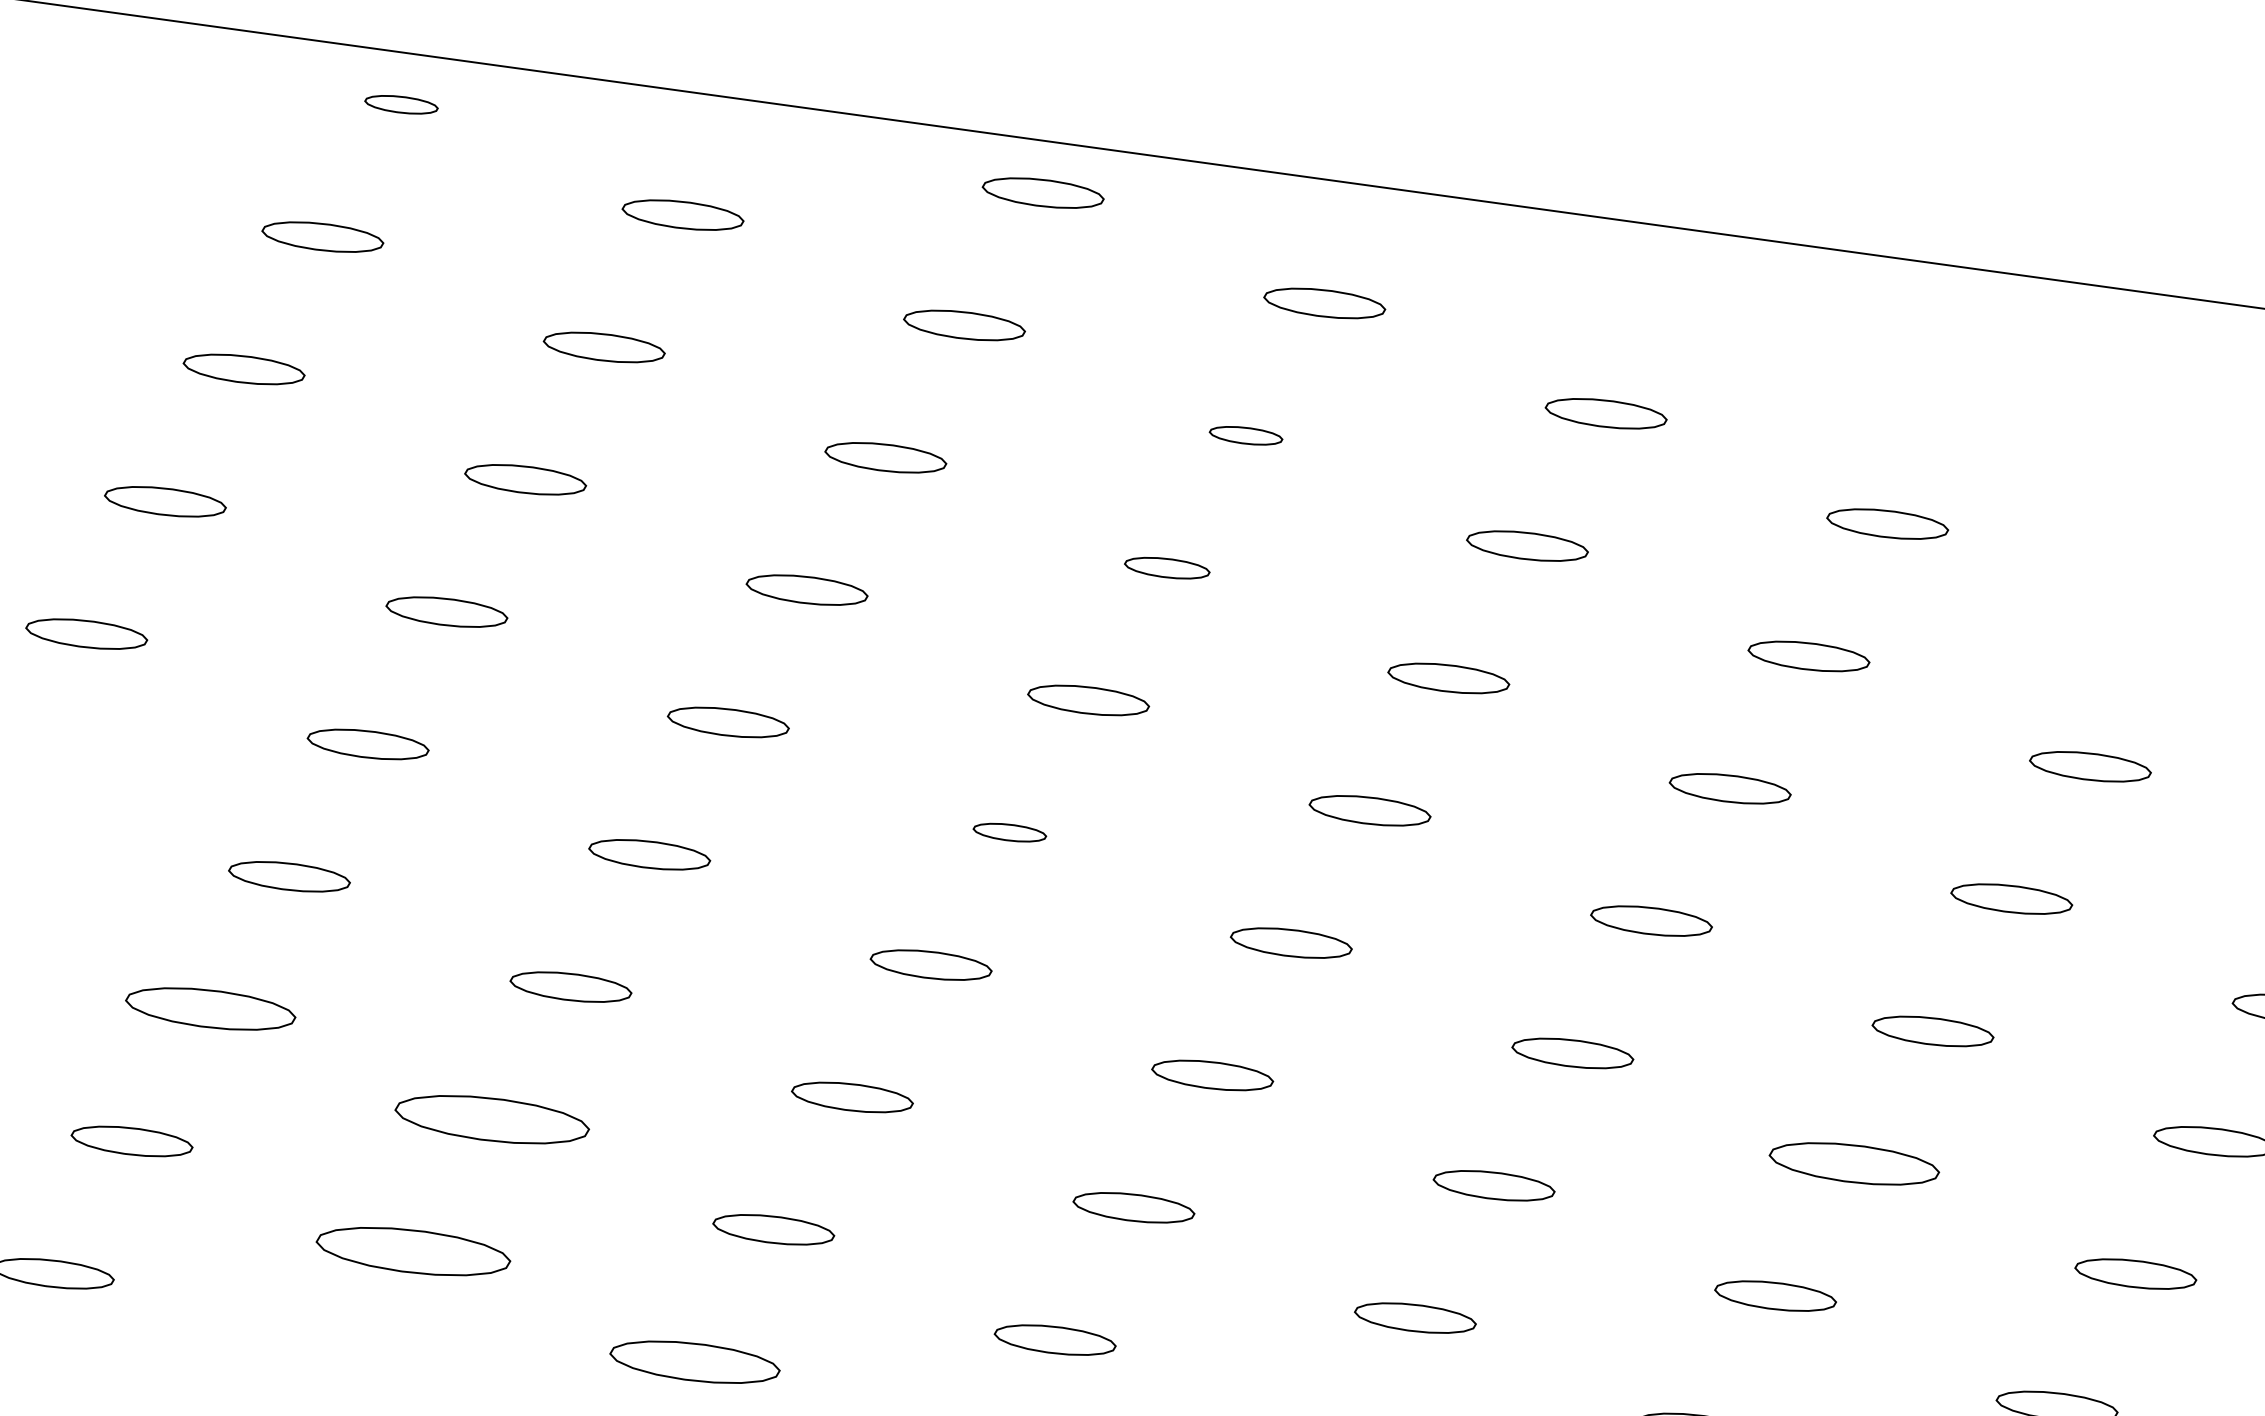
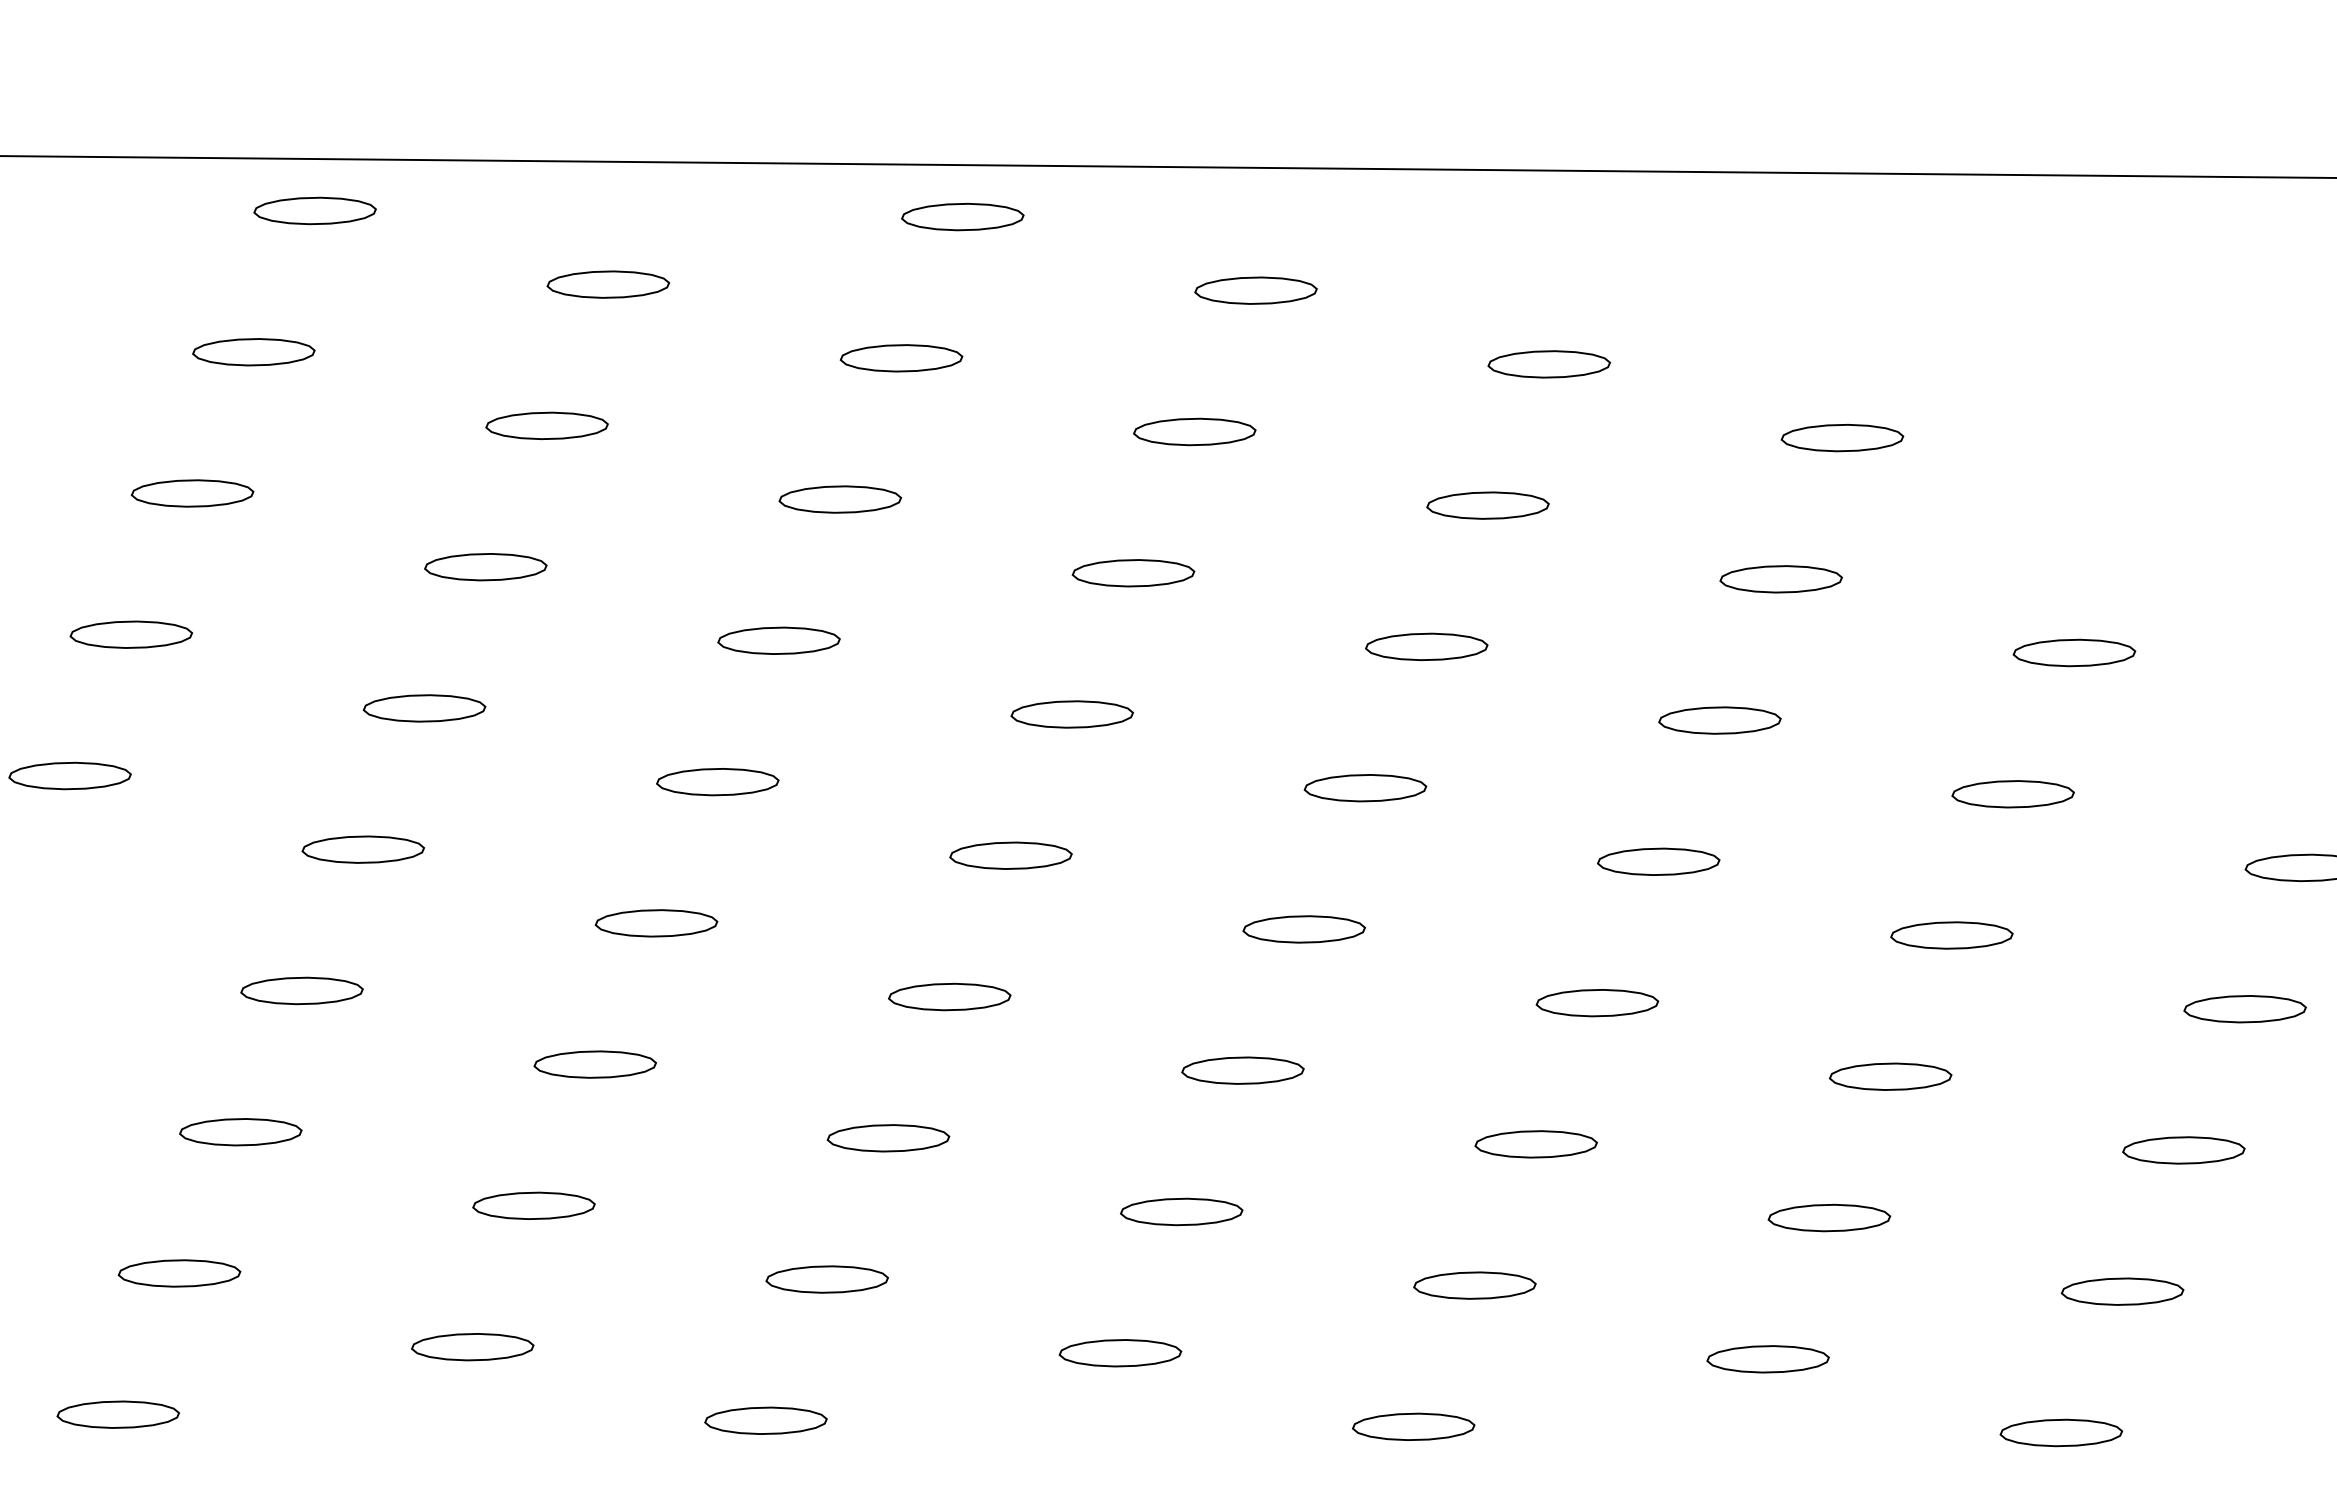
part: (401, 104) -> (314, 210), size x1.67
part: (1245, 435) -> (1194, 431), size x1.67
part: (1167, 568) -> (1133, 573), size x1.43
part: (1009, 832) -> (1010, 855), size x1.67
part: (210, 1009) -> (240, 1132), size x0.71
part: (491, 1119) -> (533, 1205), size x0.62
part: (1854, 1163) -> (1890, 1076), size x0.71
part: (413, 1252) -> (472, 1347), size x0.62
part: (694, 1361) -> (765, 1420), size x0.71

